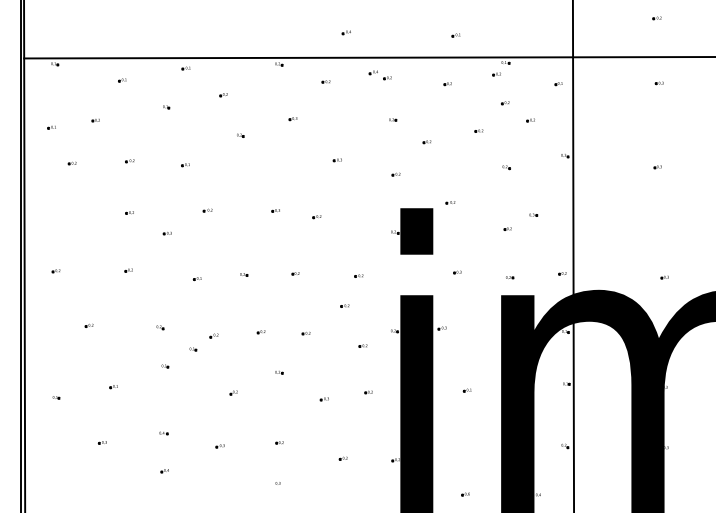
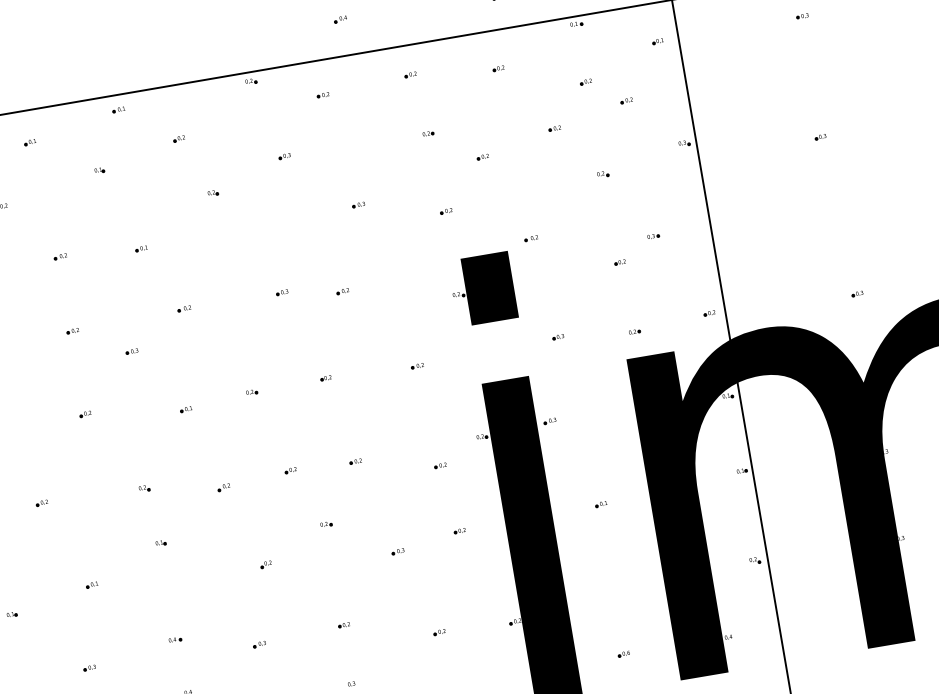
part: (372, 72) -> (387, 70), removed
part: (496, 74) -> (566, 43), removed
part: (344, 305) -> (403, 412), removed
part: (193, 349) -> (197, 512), removed

